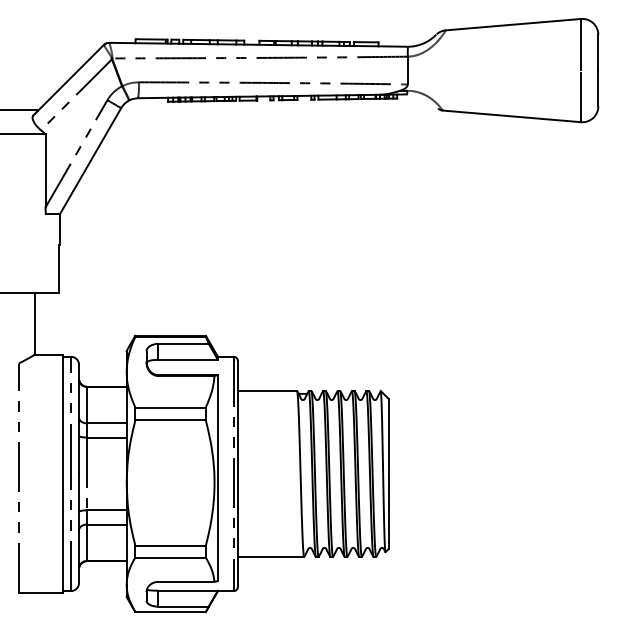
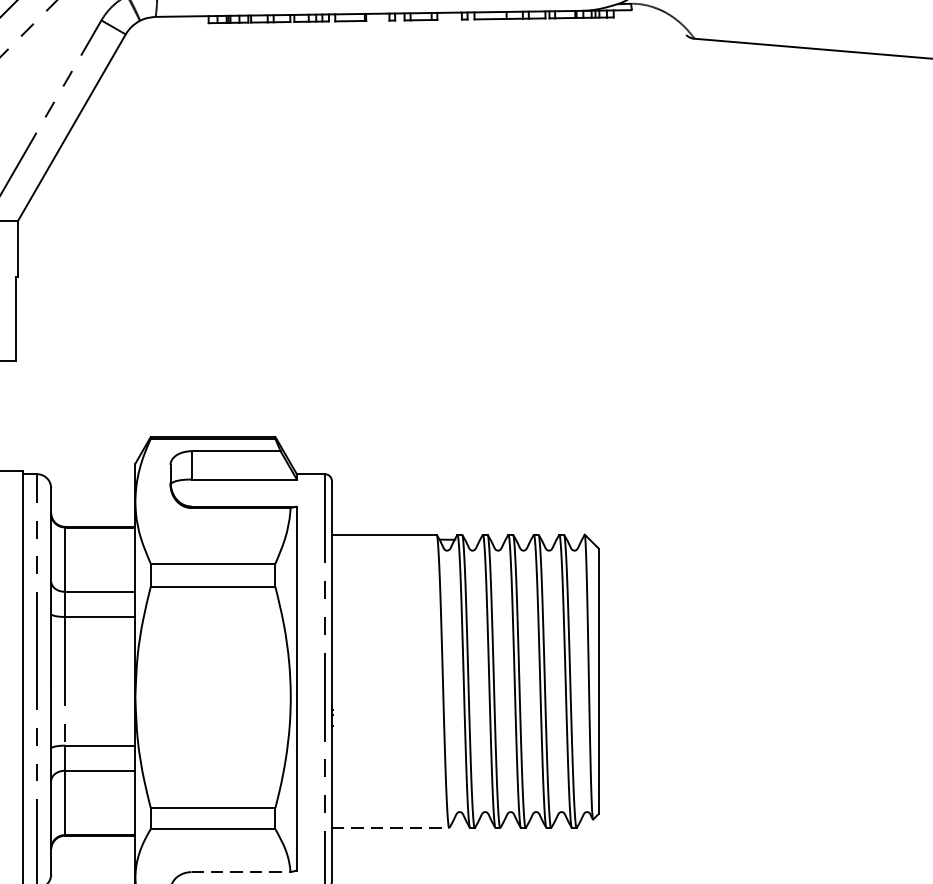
line: (271, 556) -> (391, 827), solid -> dashed
line: (186, 581) -> (241, 871), solid -> dashed

